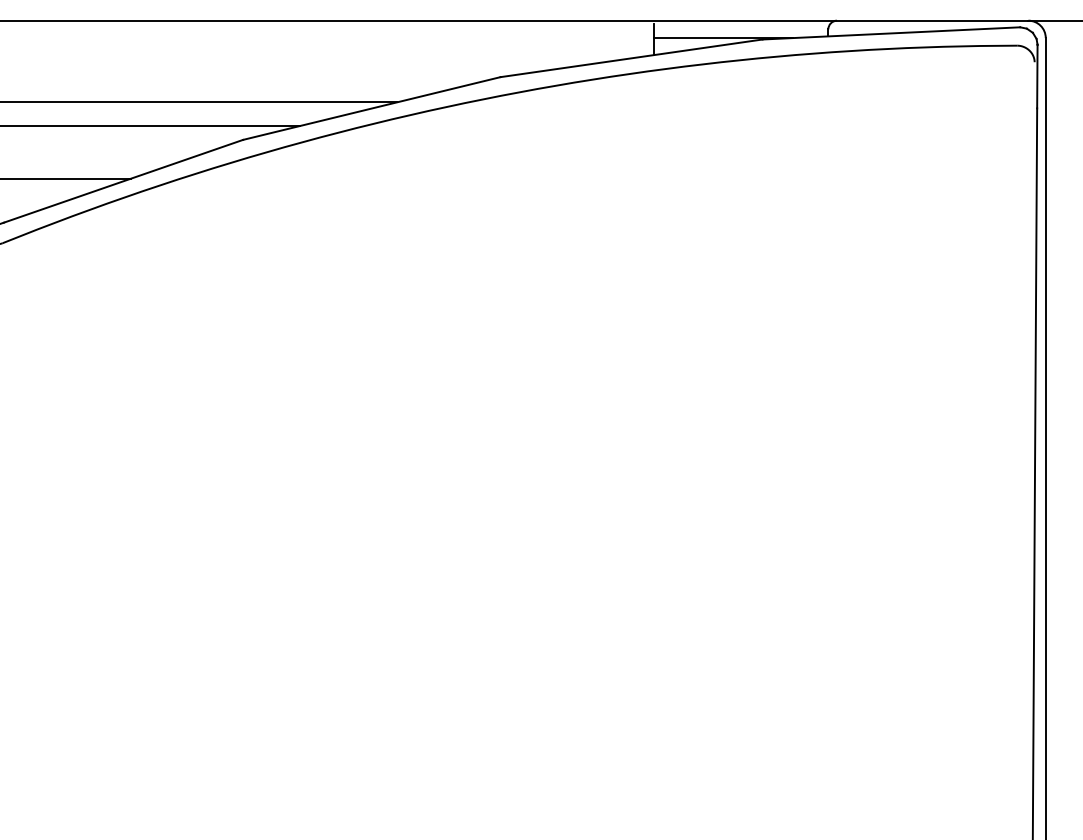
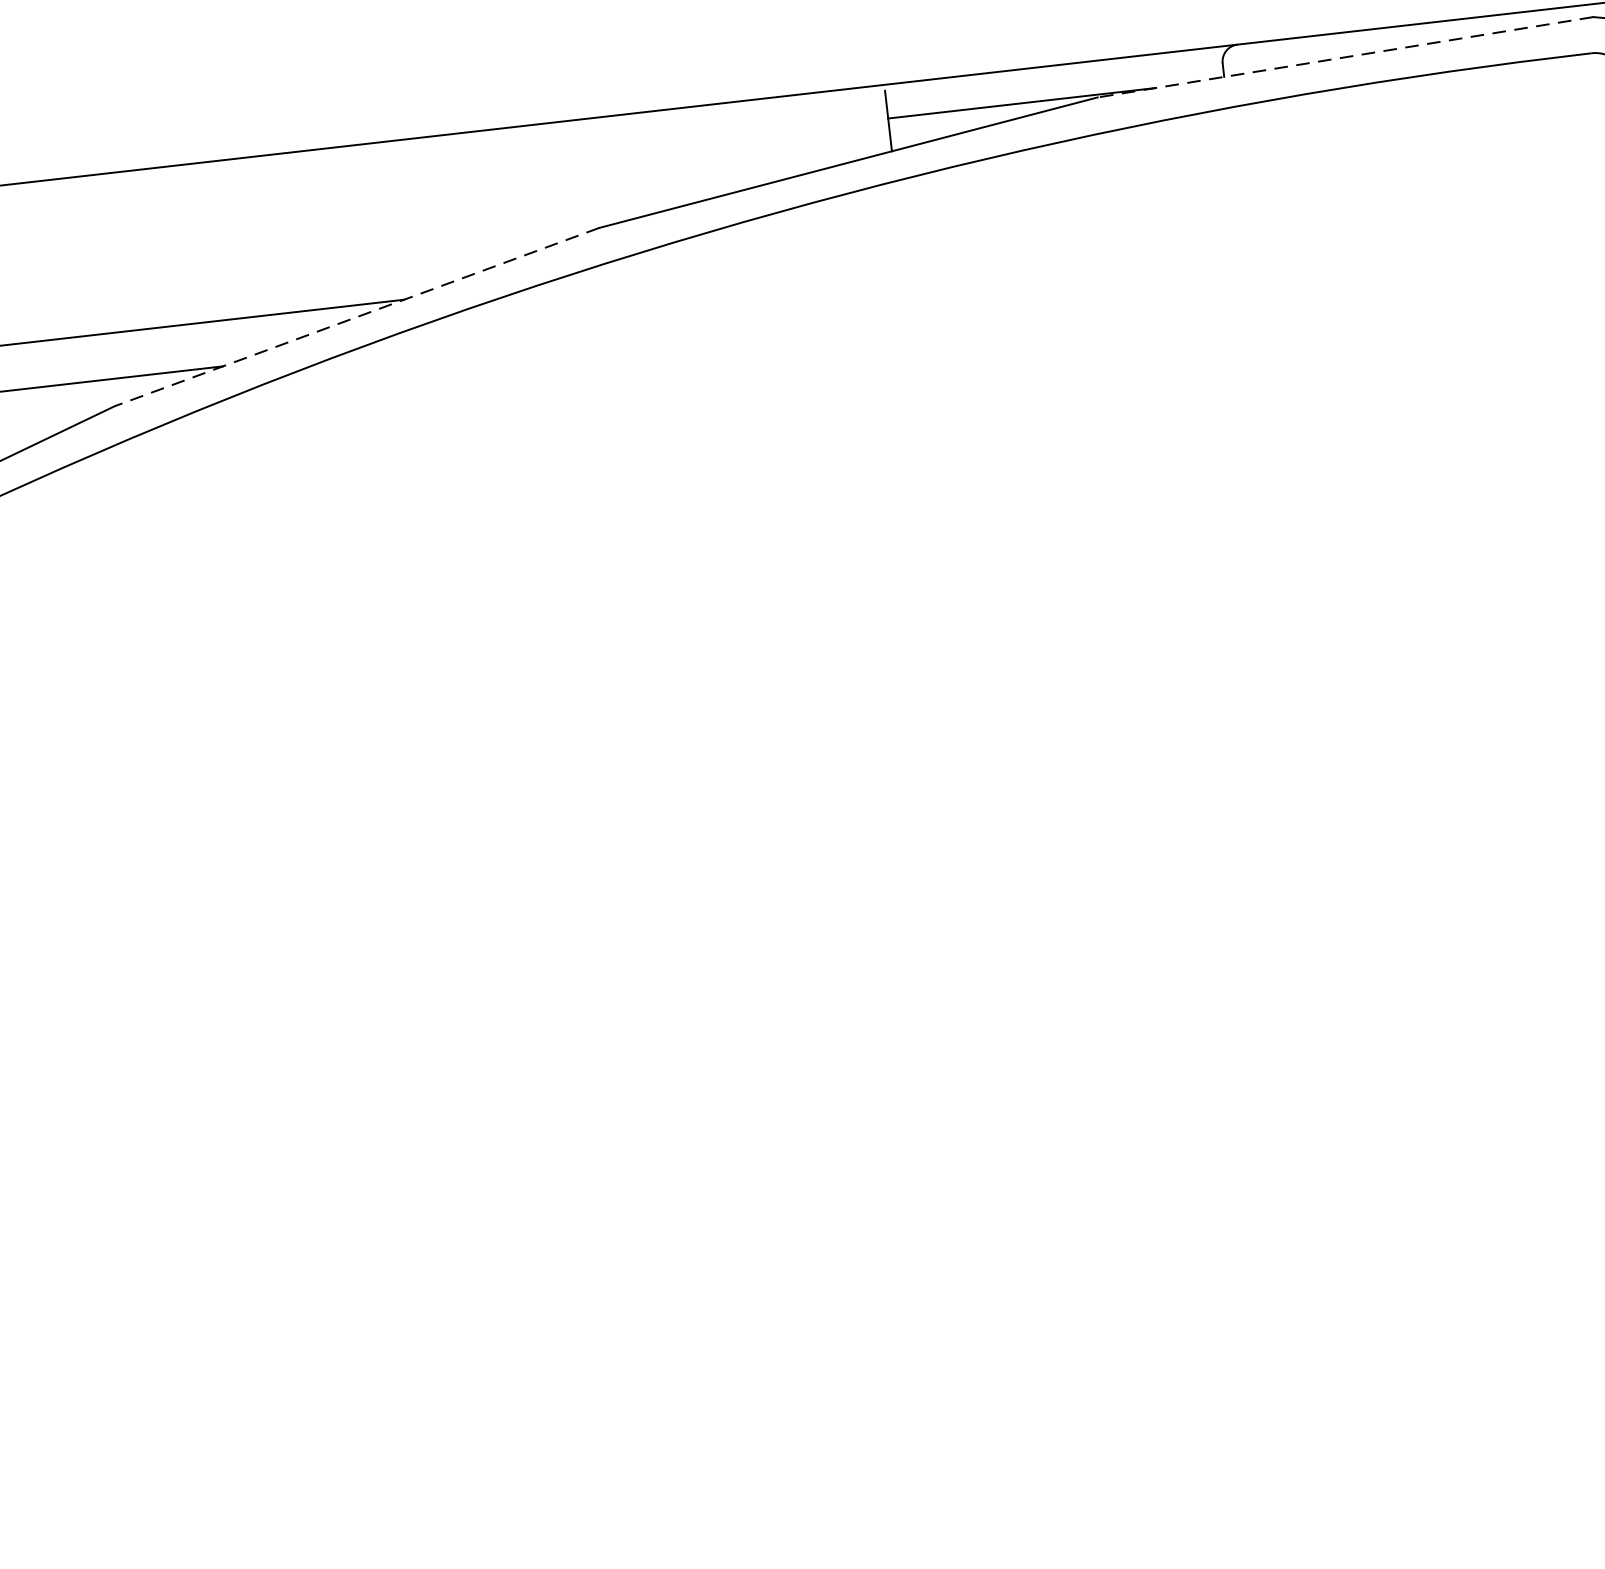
line: (891, 33) -> (1345, 57), solid -> dashed
line: (371, 108) -> (356, 317), solid -> dashed

